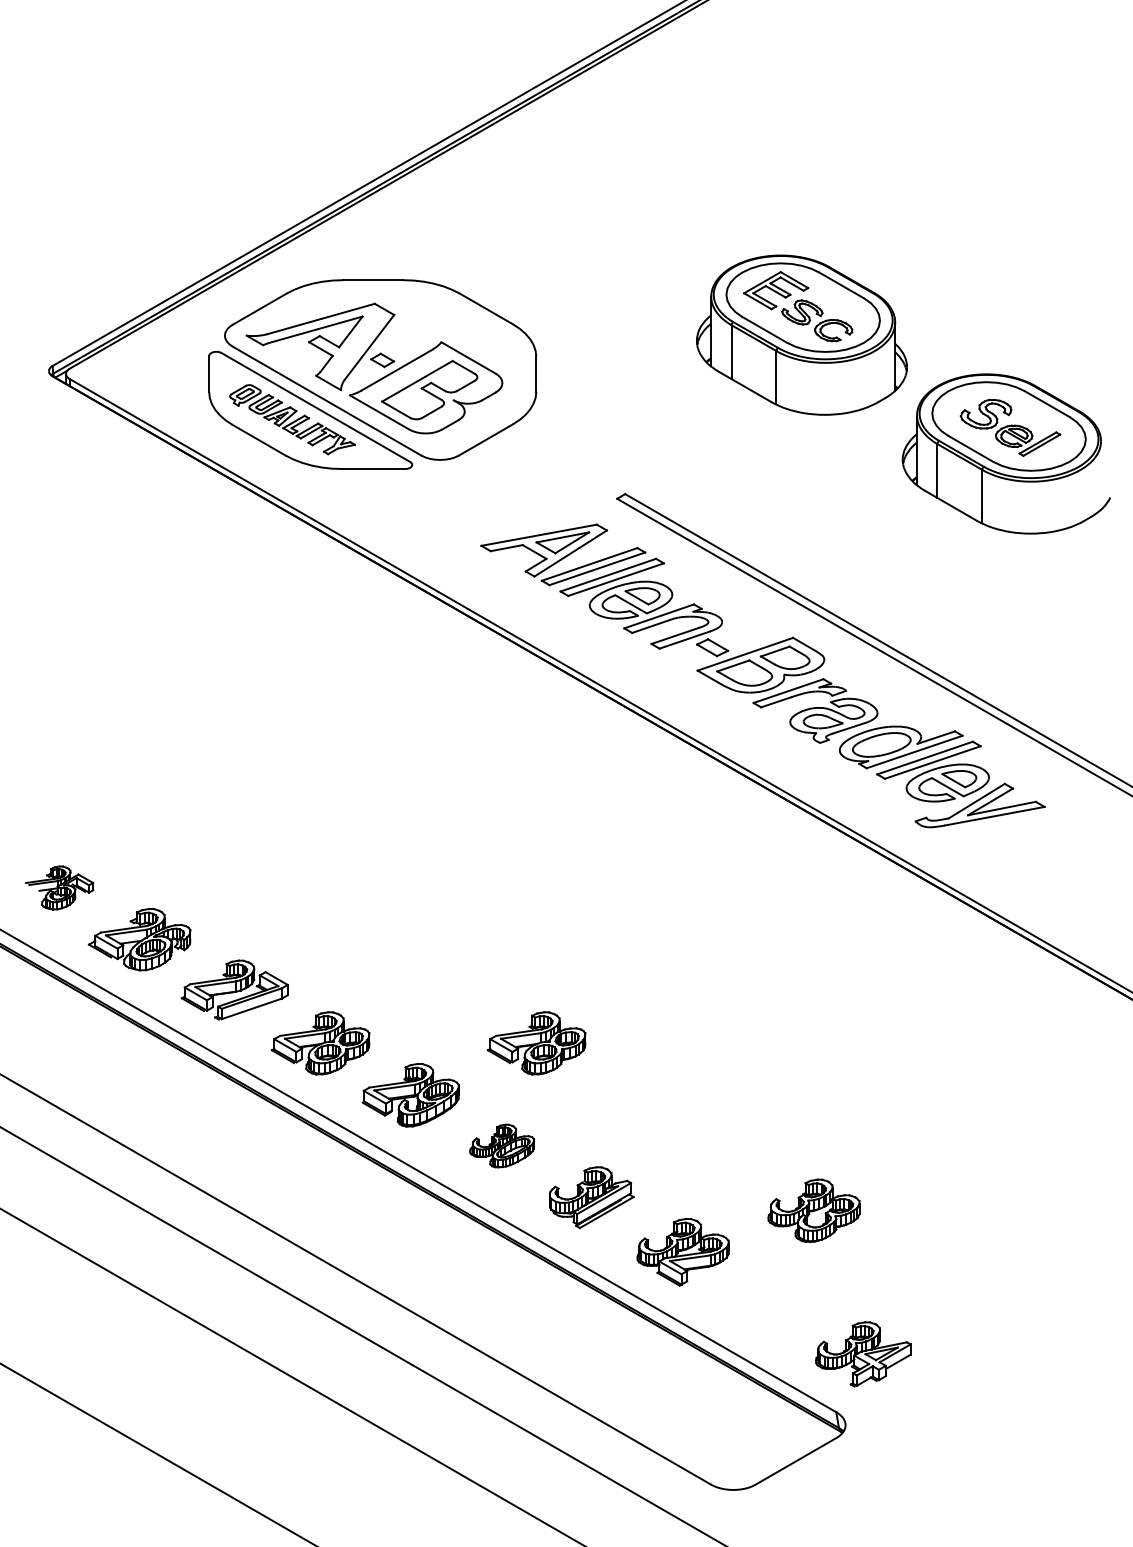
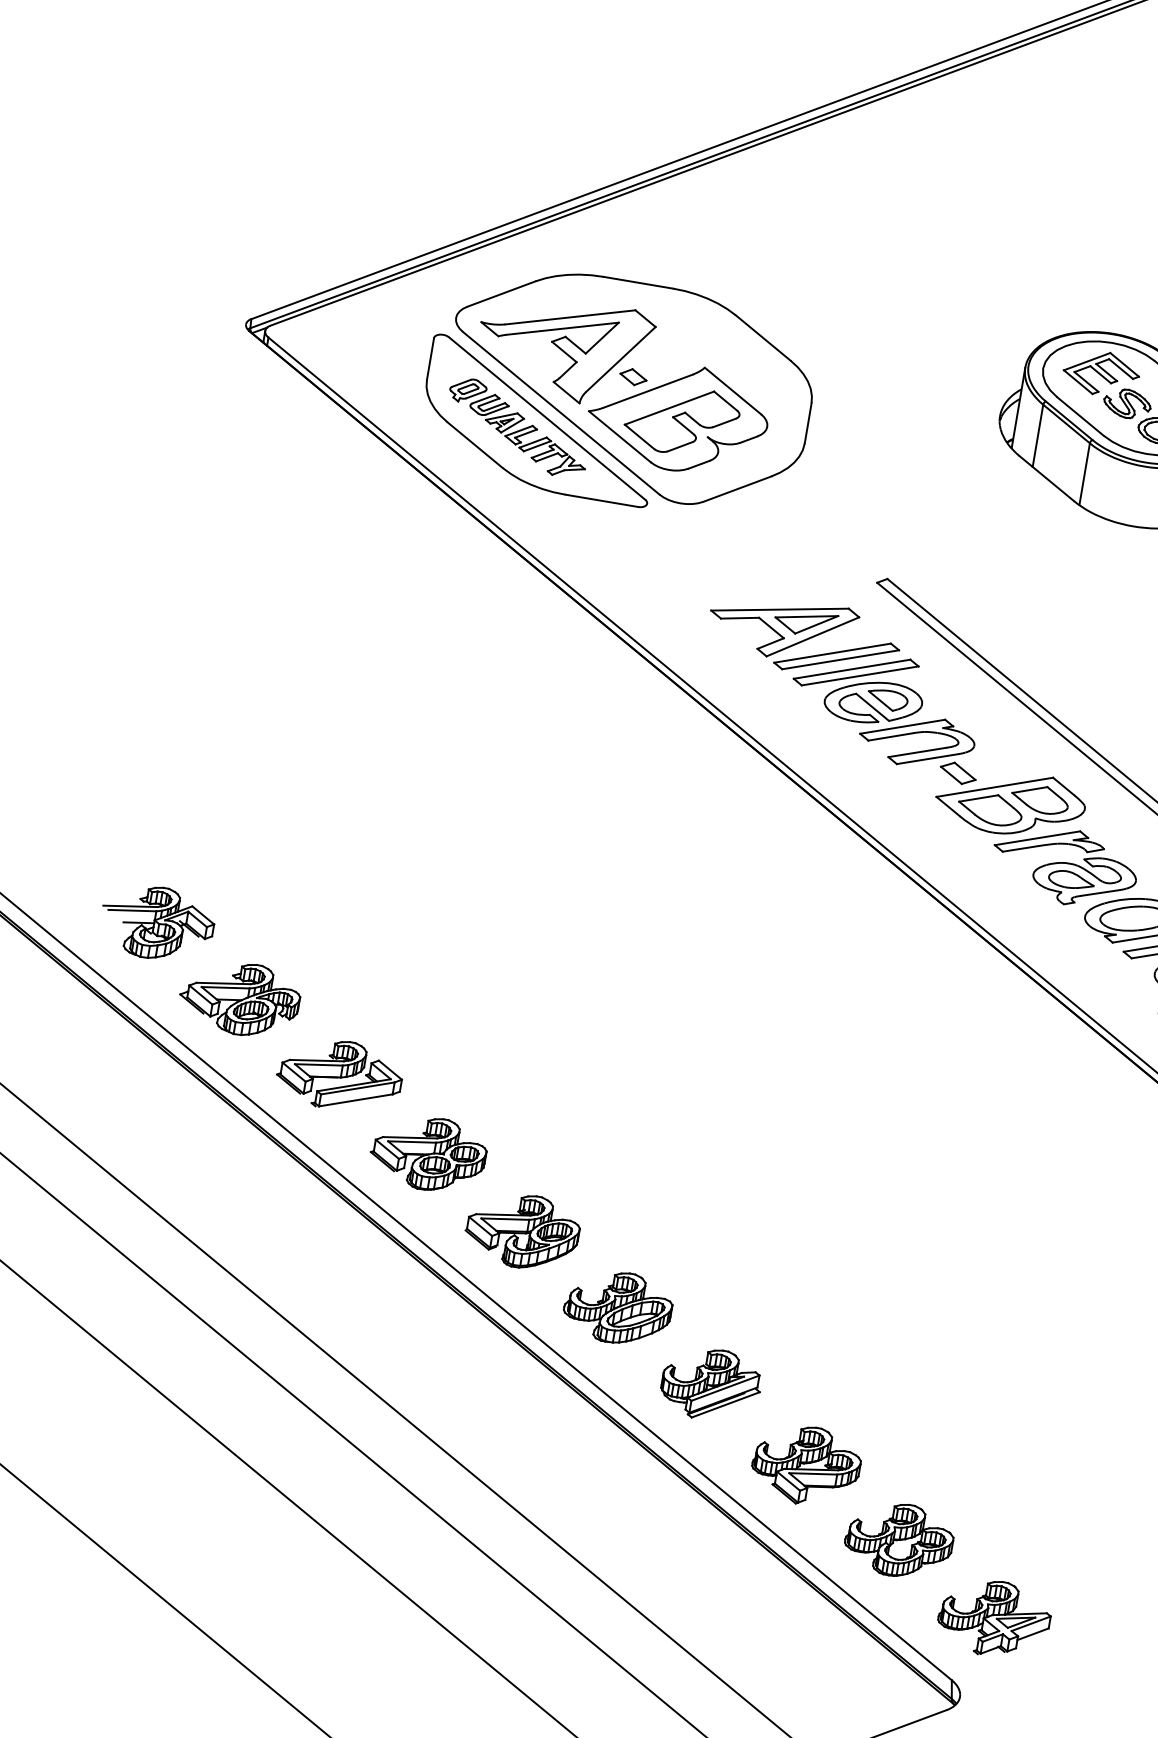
part: (59, 887) -> (157, 922), size x1.43
part: (536, 1043) -> (677, 1195), removed
part: (501, 1145) -> (617, 1306), size x1.43
part: (813, 1210) -> (898, 1539), moved

